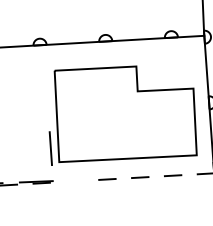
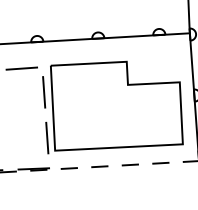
line: (23, 73) -> (21, 68), added
line: (47, 98) -> (44, 91), added
line: (74, 181) -> (69, 168), added

